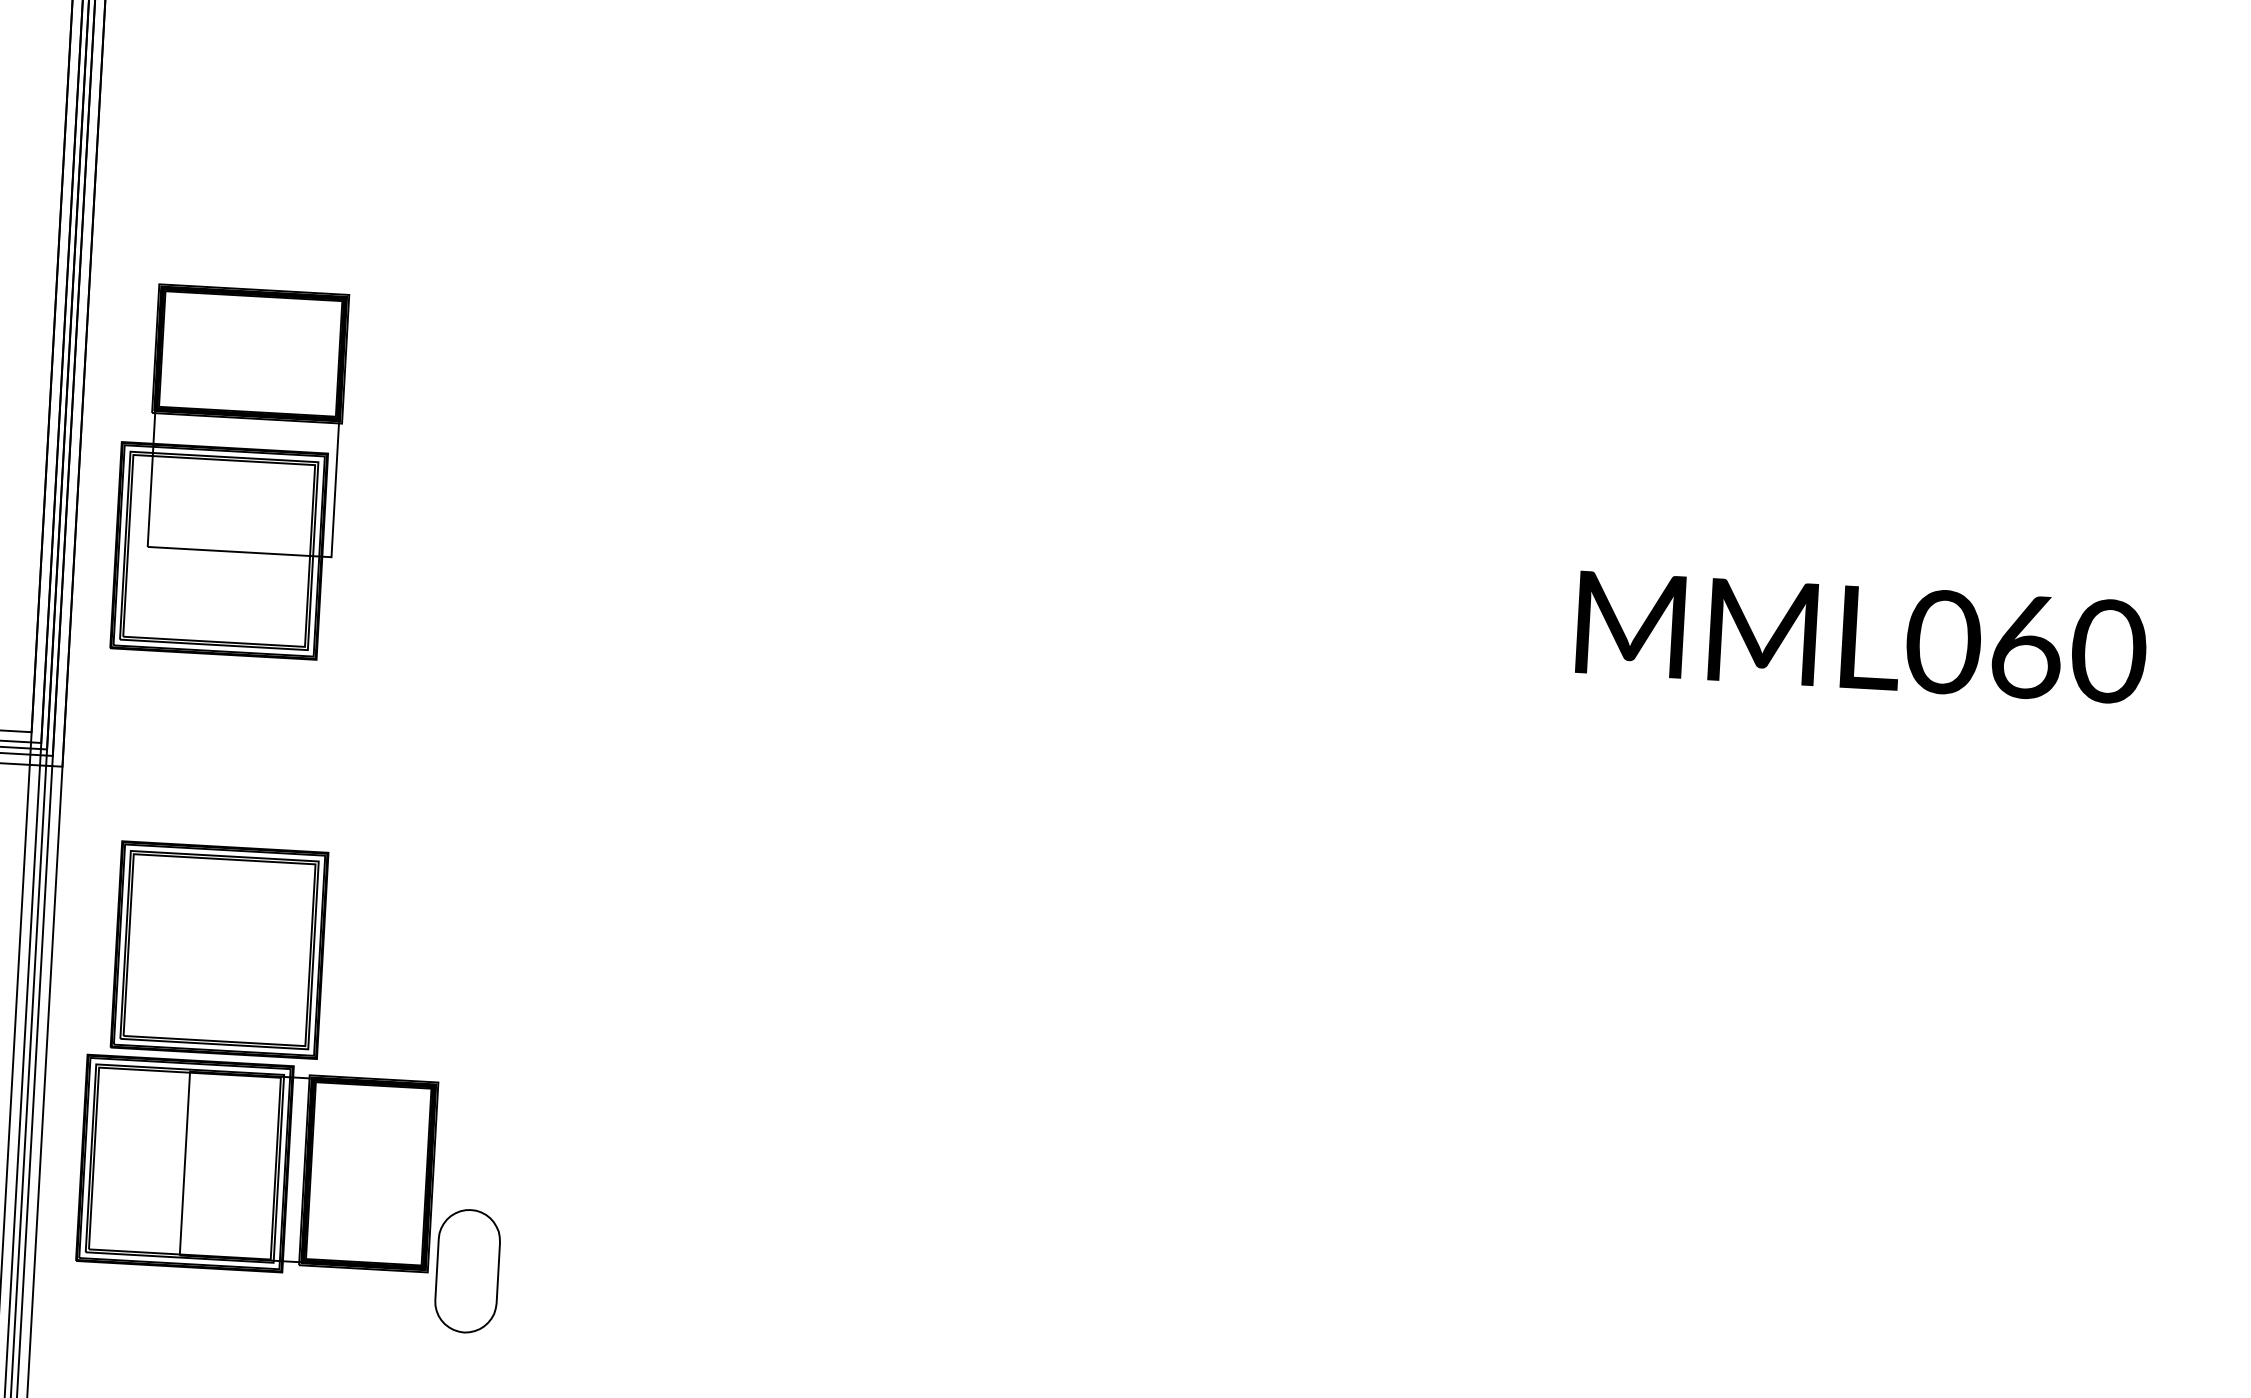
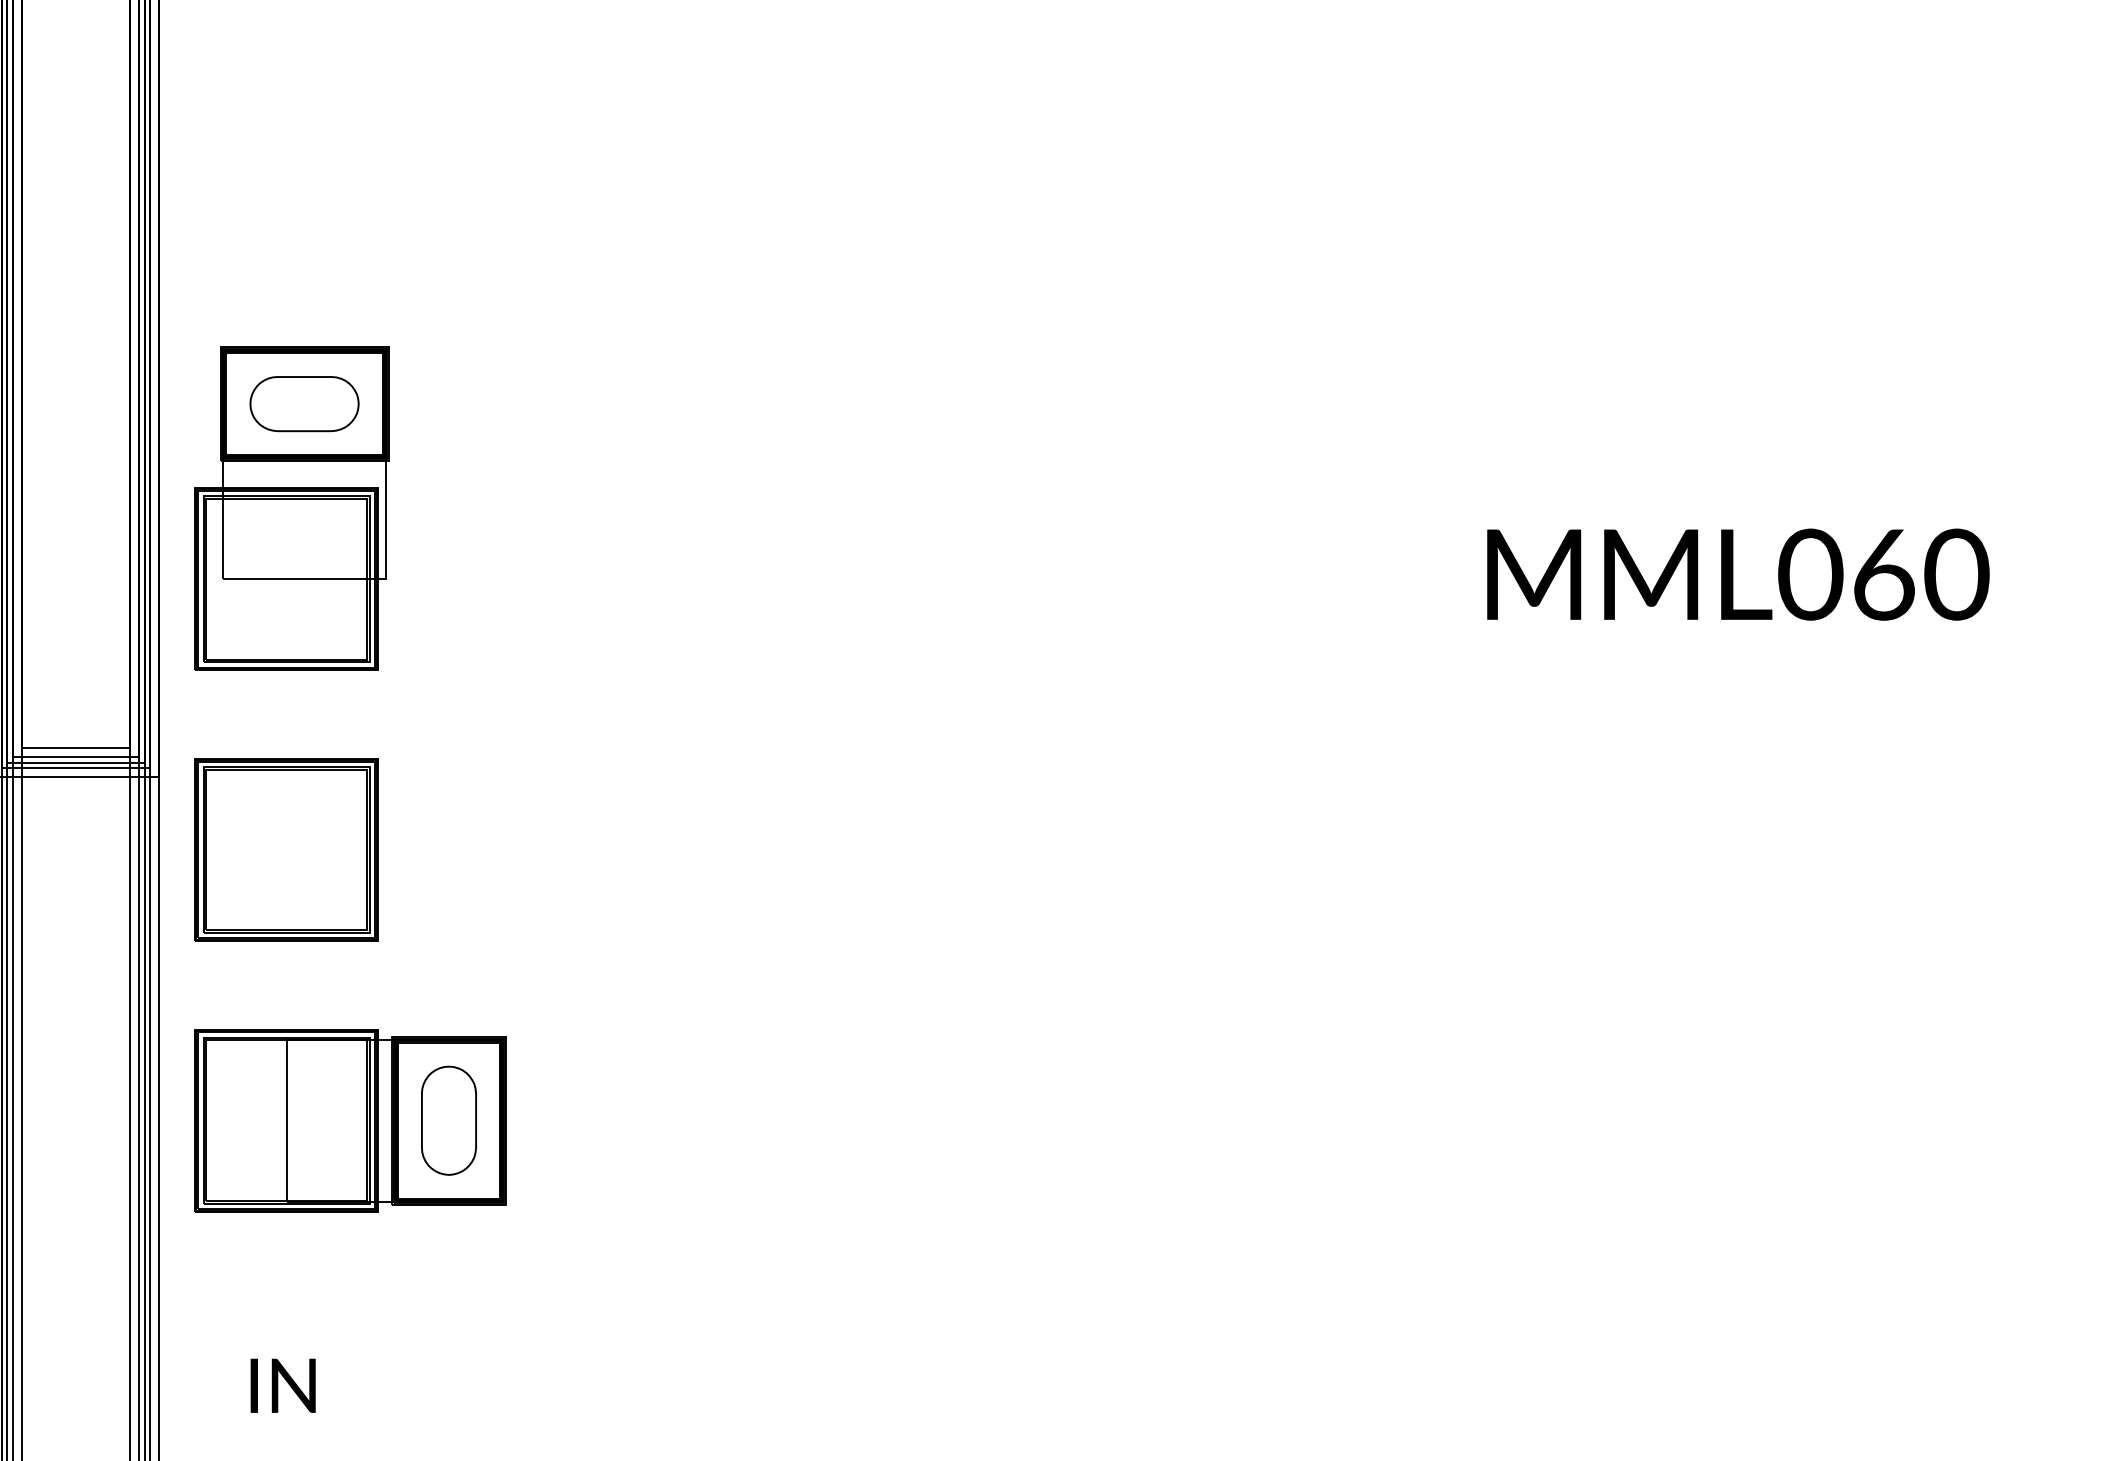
part: (250, 354) -> (304, 404), added
part: (219, 949) -> (286, 849), moved
part: (467, 1270) -> (448, 1120), moved

